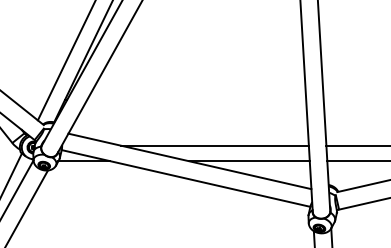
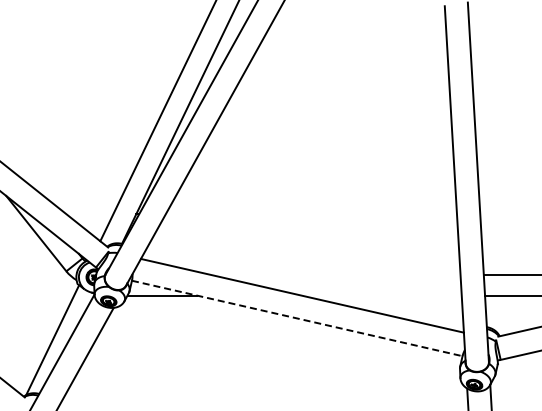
line: (214, 145) -> (335, 274), removed
line: (249, 161) -> (381, 295), removed
line: (186, 178) -> (297, 318), solid -> dashed

